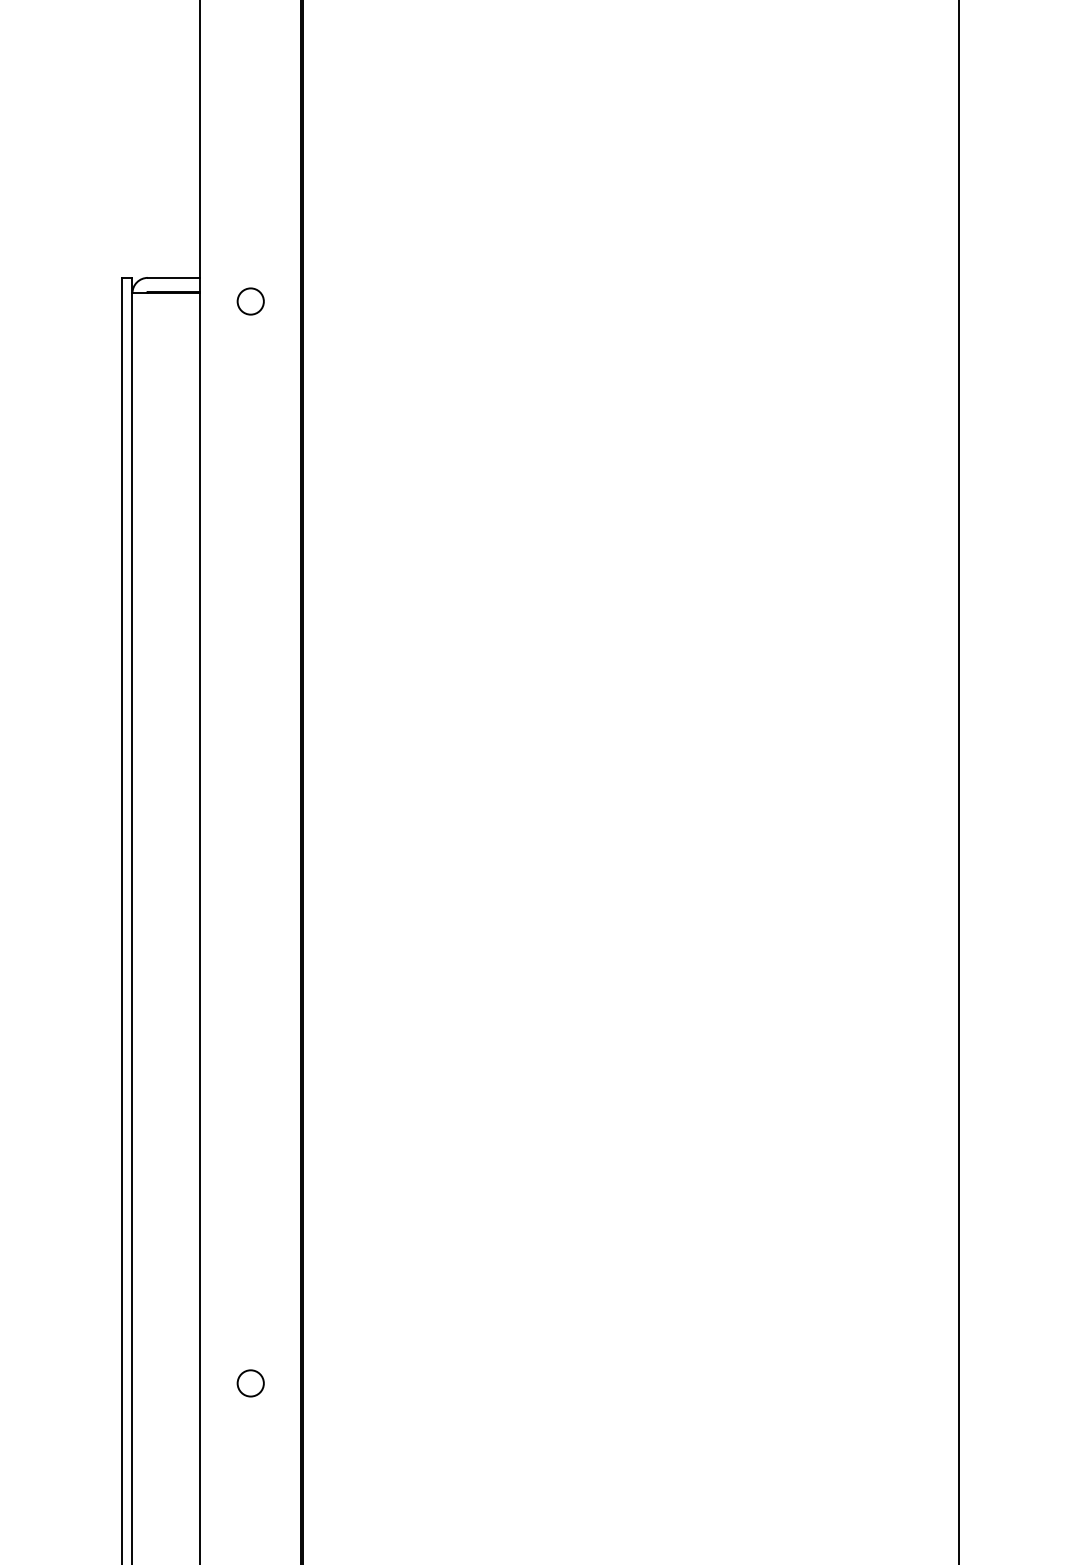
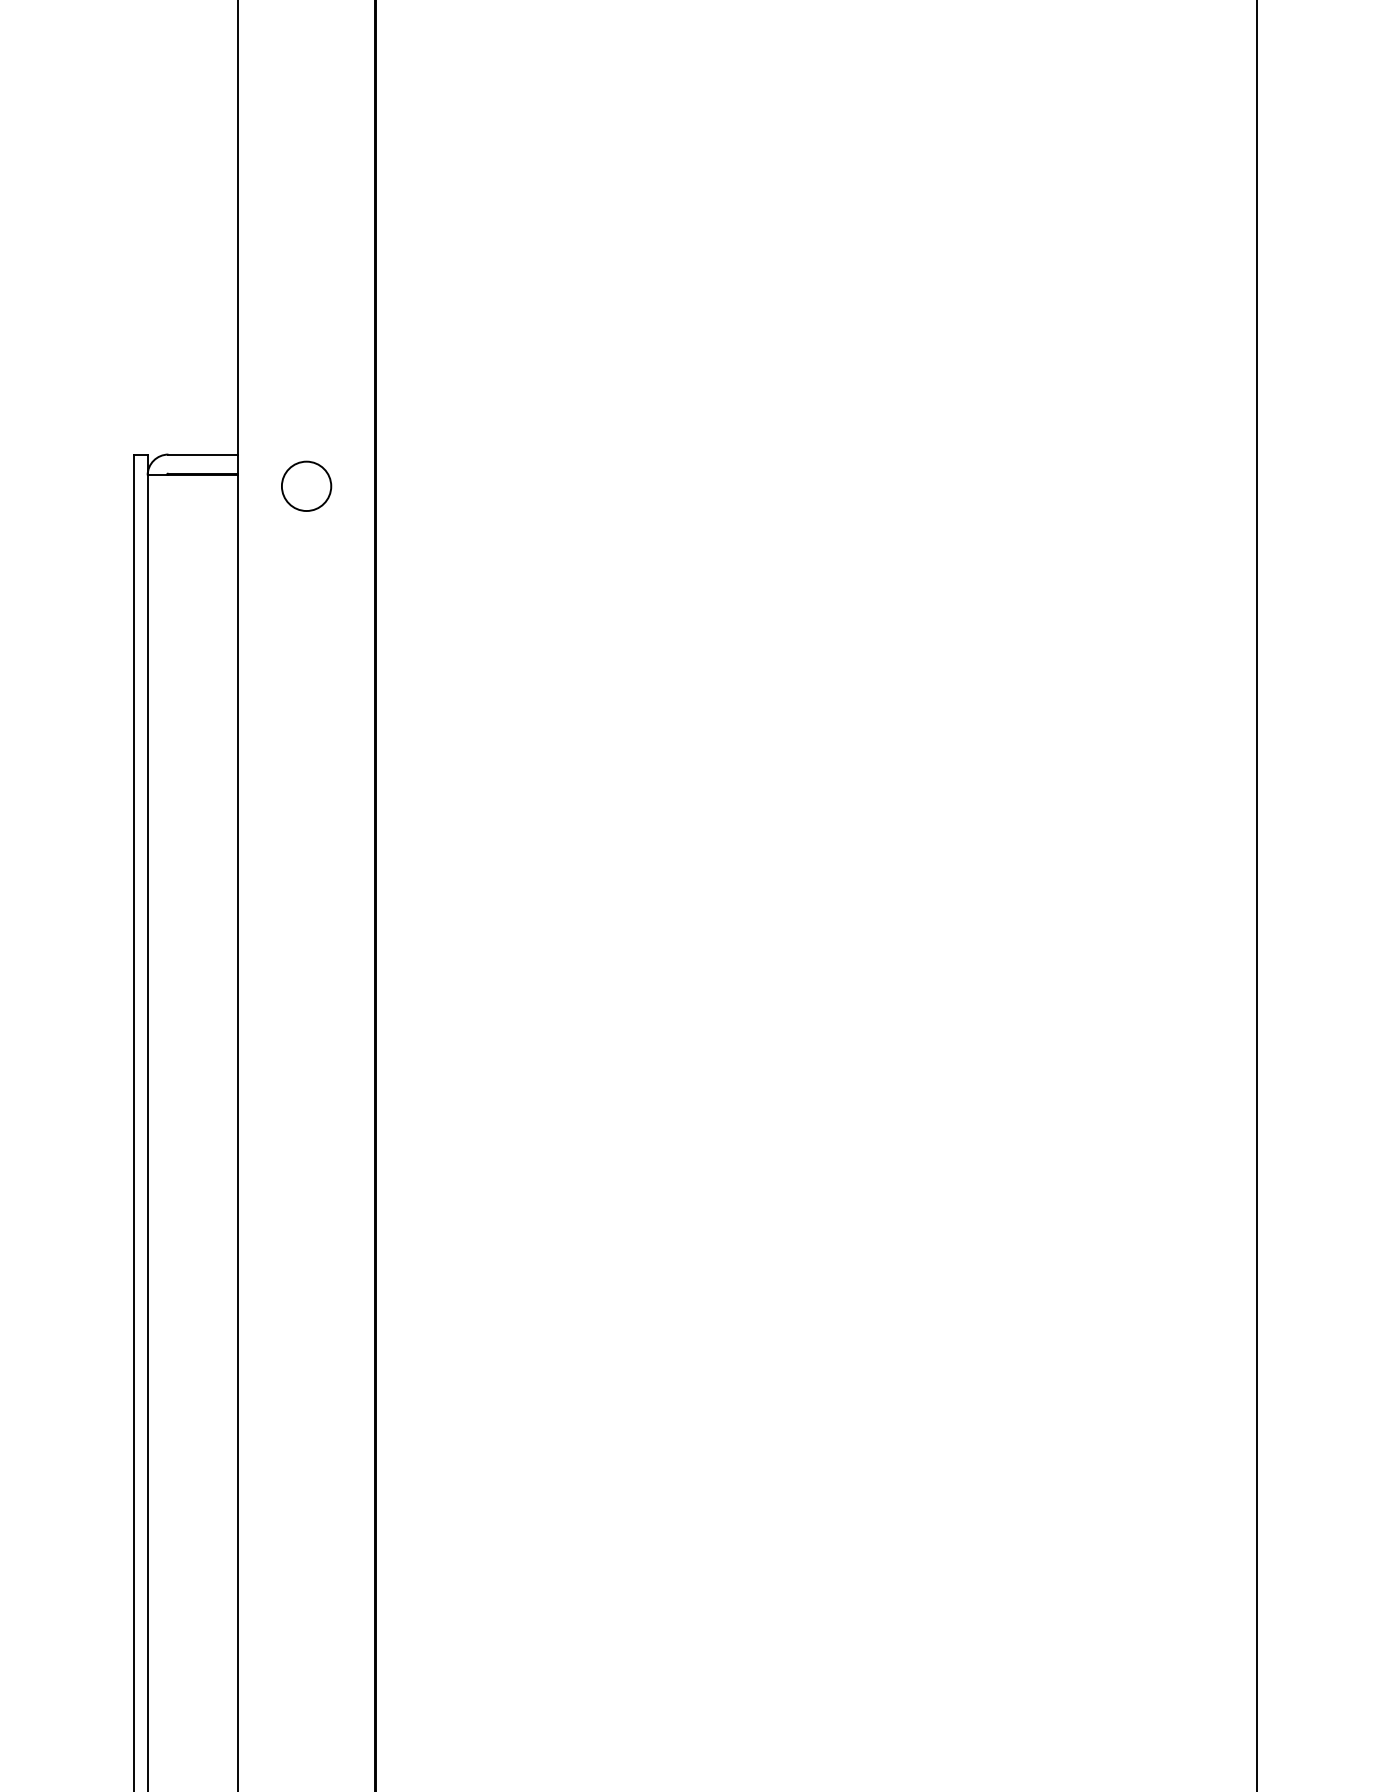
circle: (250, 301) -> (306, 486), size x1.4

